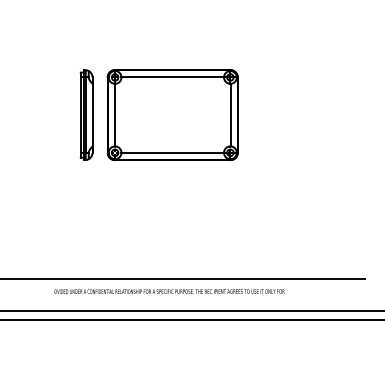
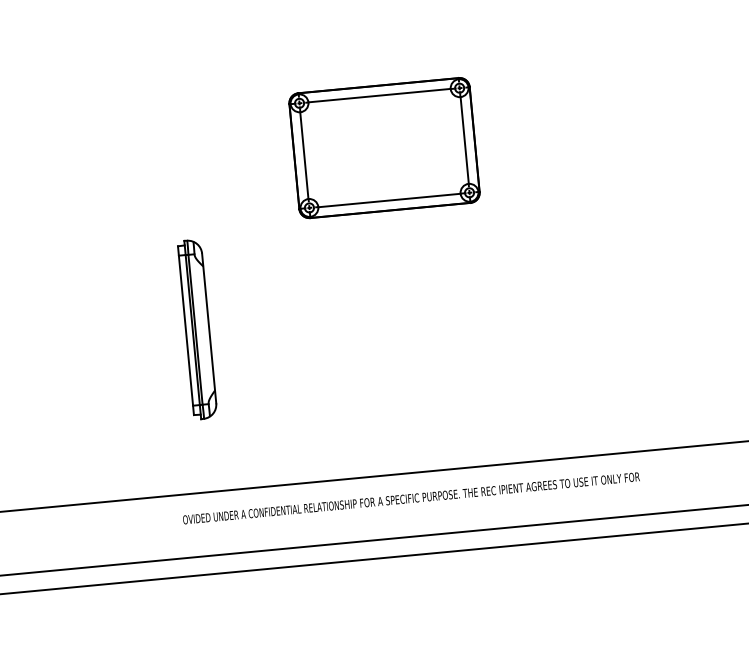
part: (86, 114) -> (197, 328), moved
part: (172, 115) -> (384, 148), size x0.7

